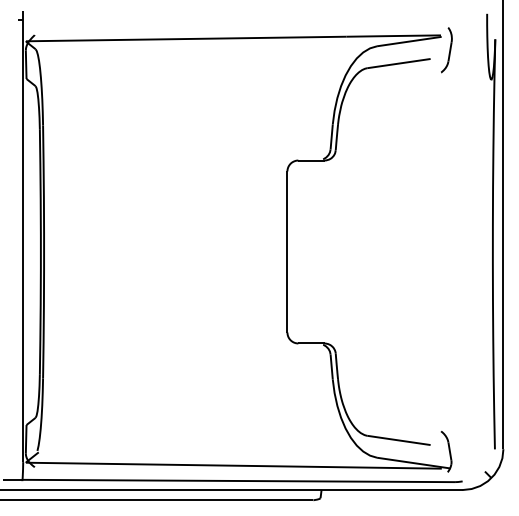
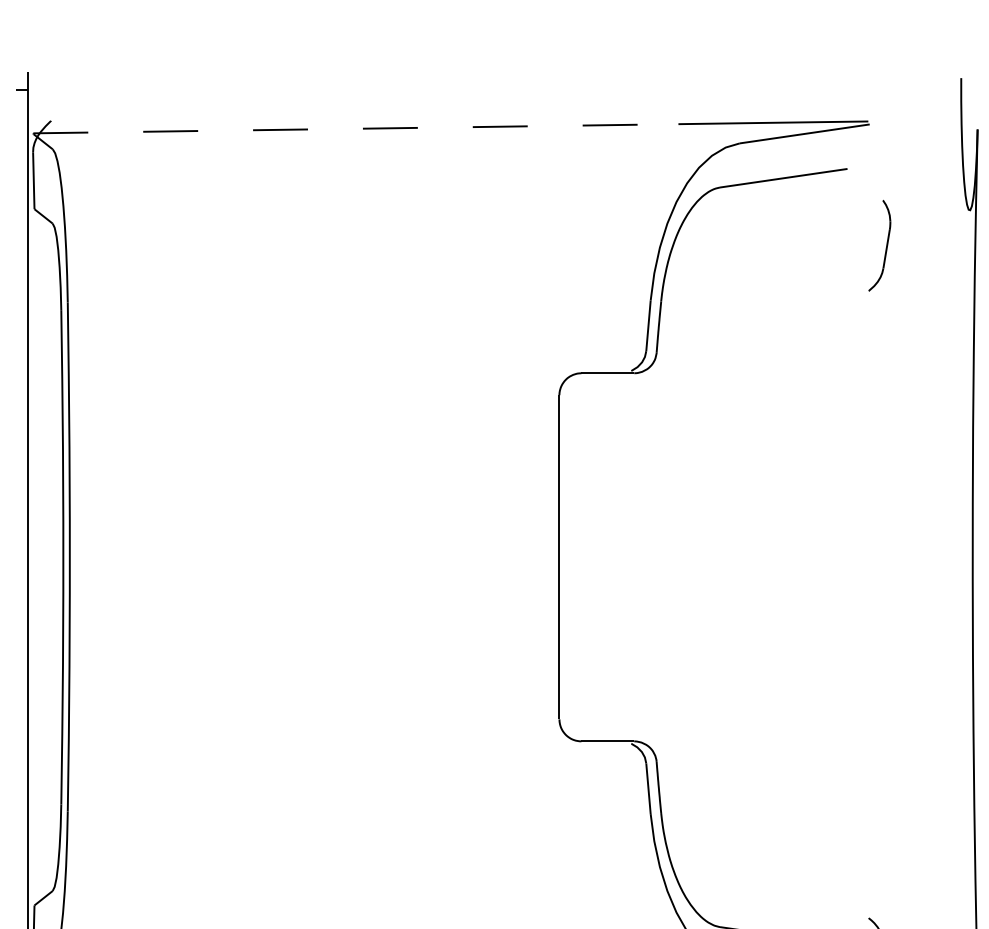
line: (186, 39) -> (356, 129), solid -> dashed
part: (446, 50) -> (879, 246), moved

